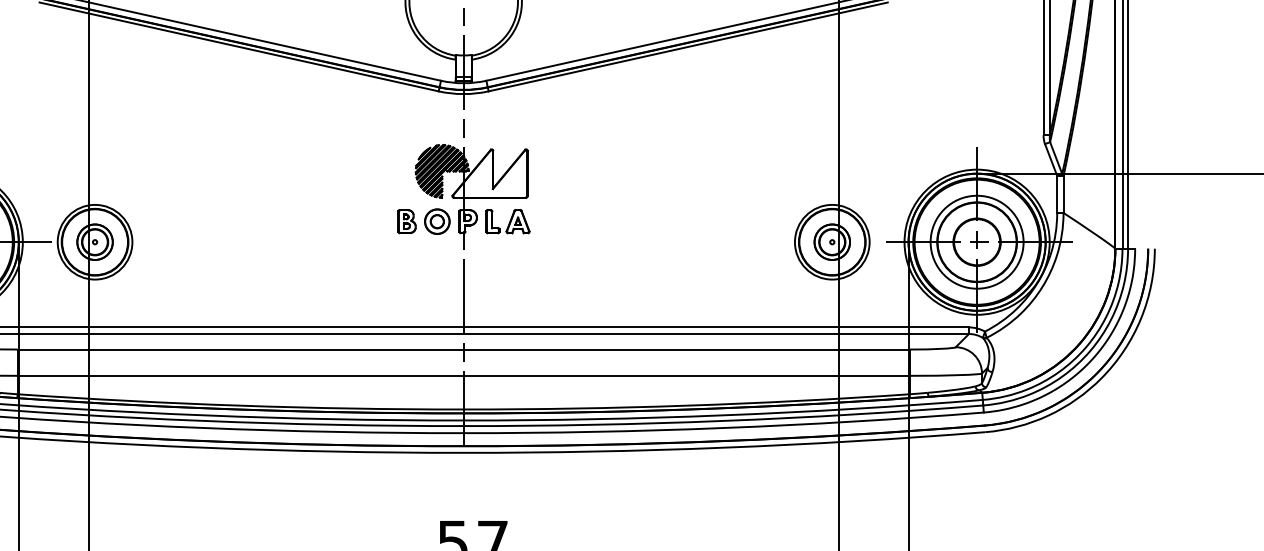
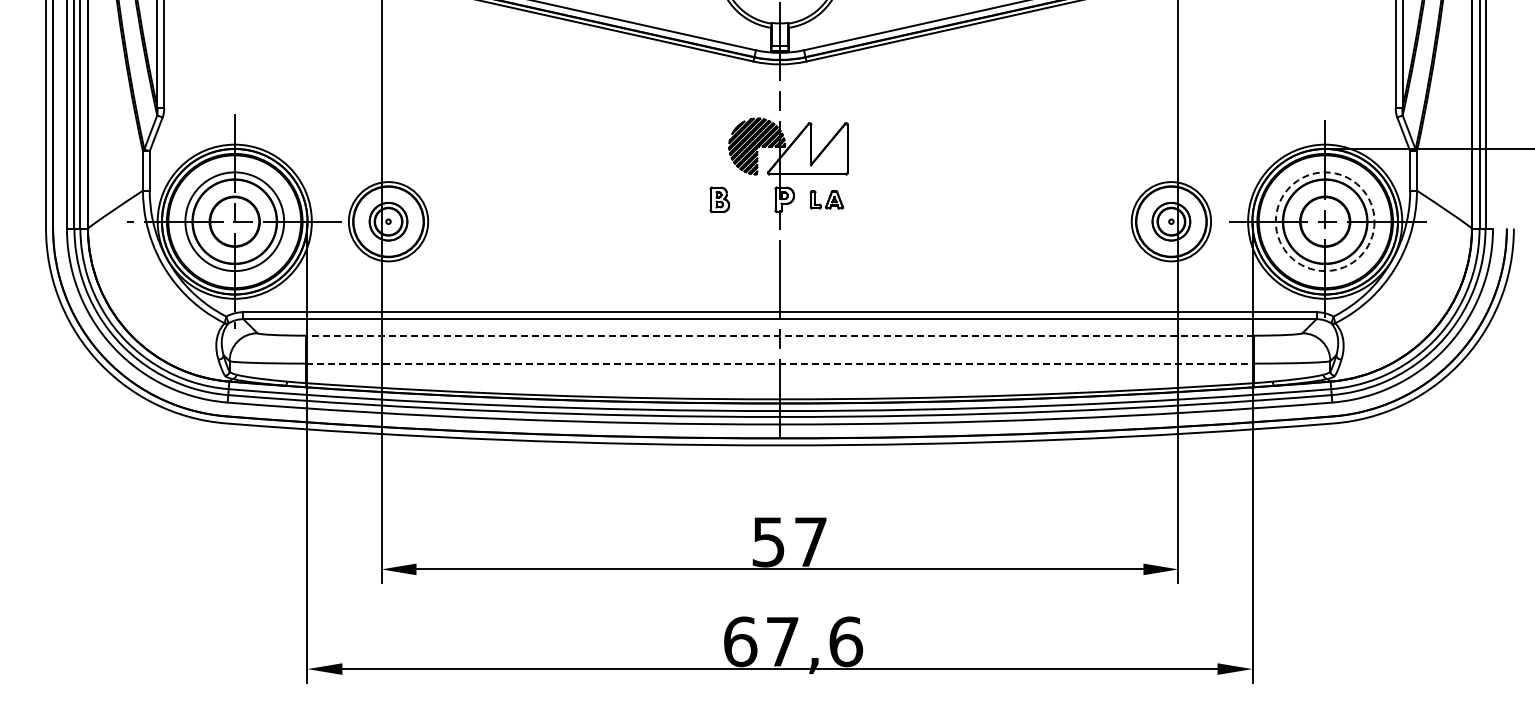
part: (436, 221) -> (751, 199), removed
part: (507, 221) -> (826, 199), size x0.7
circle: (976, 242) -> (1324, 221), solid -> dashed
line: (463, 349) -> (779, 335), solid -> dashed
line: (463, 375) -> (779, 363), solid -> dashed

